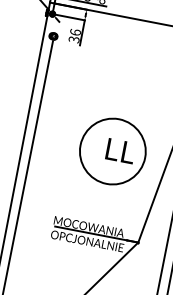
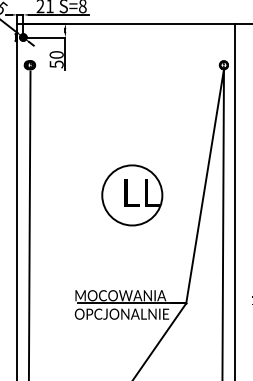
text: (74, 35) -> (56, 59), 36 -> 50
circle: (113, 151) -> (132, 195), size x0.71

